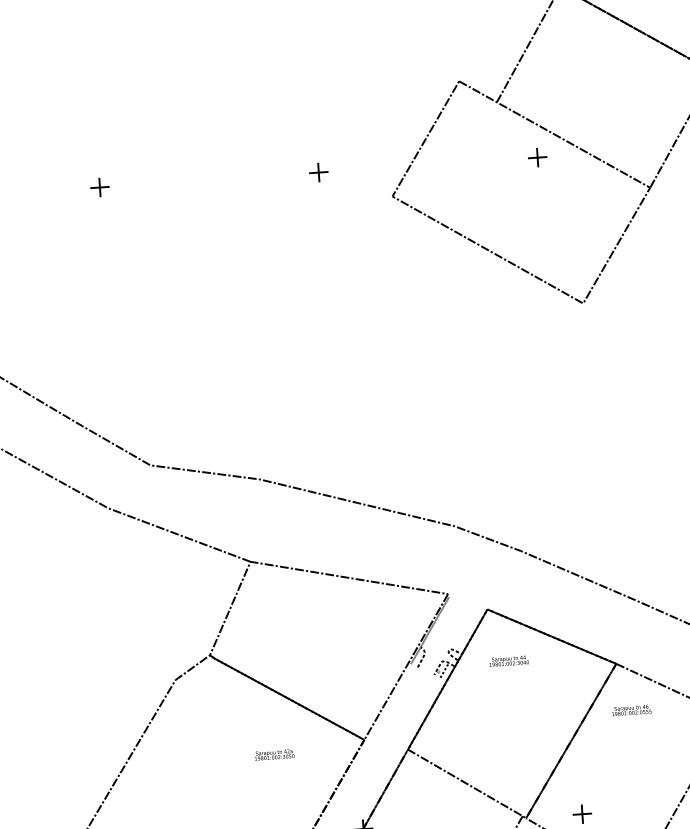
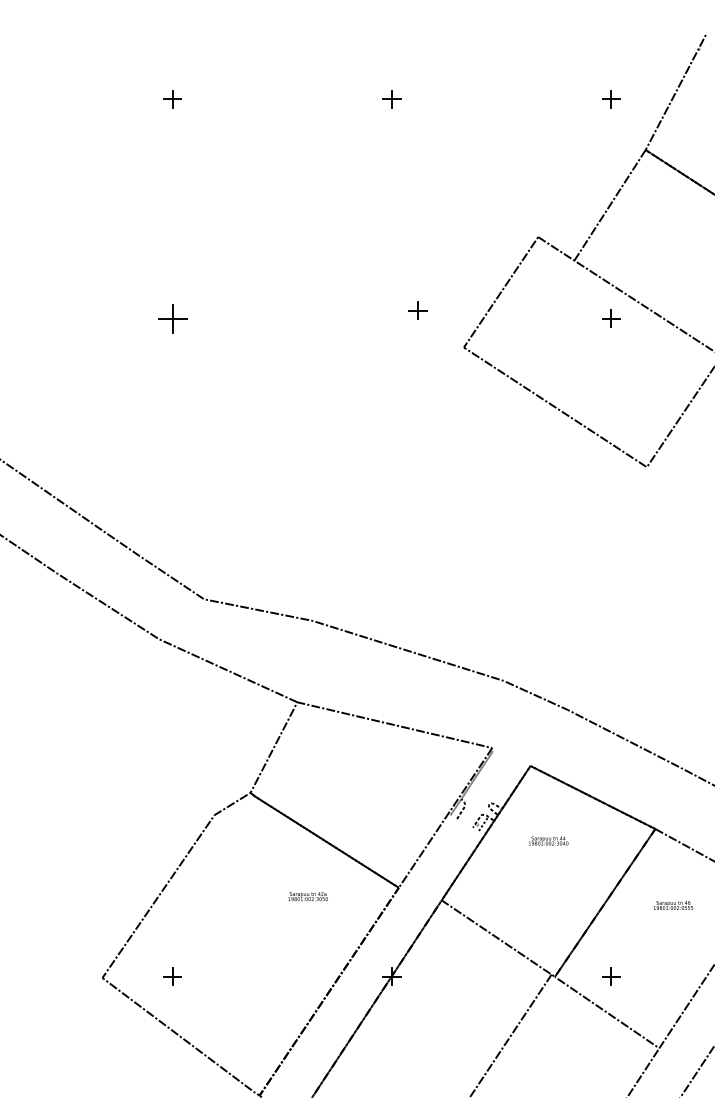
part: (318, 172) -> (417, 310), moved
part: (99, 187) -> (172, 318), size x1.6
text: (508, 660) -> (548, 840), moved
text: (631, 710) -> (673, 905), moved

